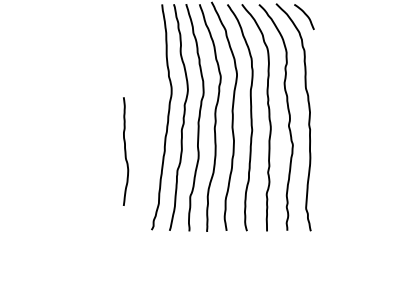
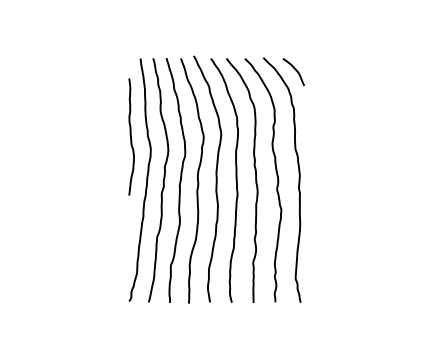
curve: (125, 151) -> (131, 136), moved

